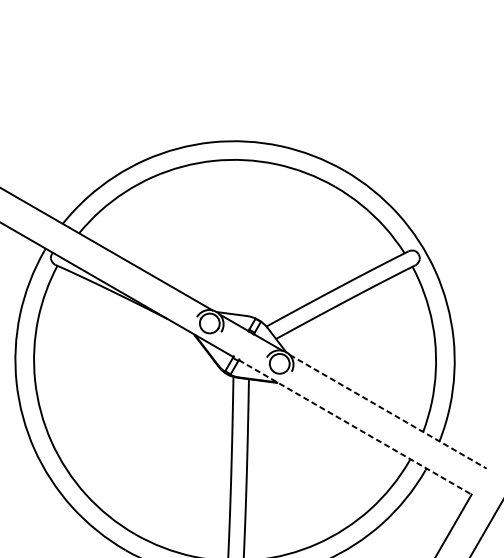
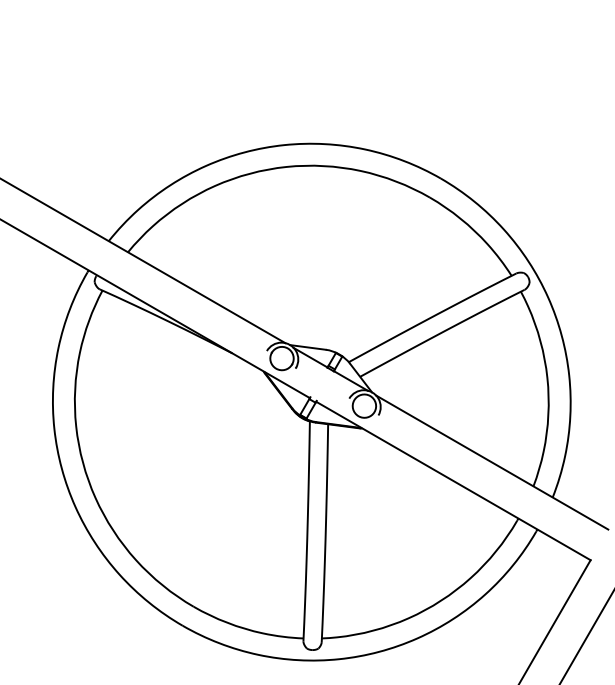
line: (388, 411) -> (492, 462), dashed -> solid
line: (355, 427) -> (453, 481), dashed -> solid

